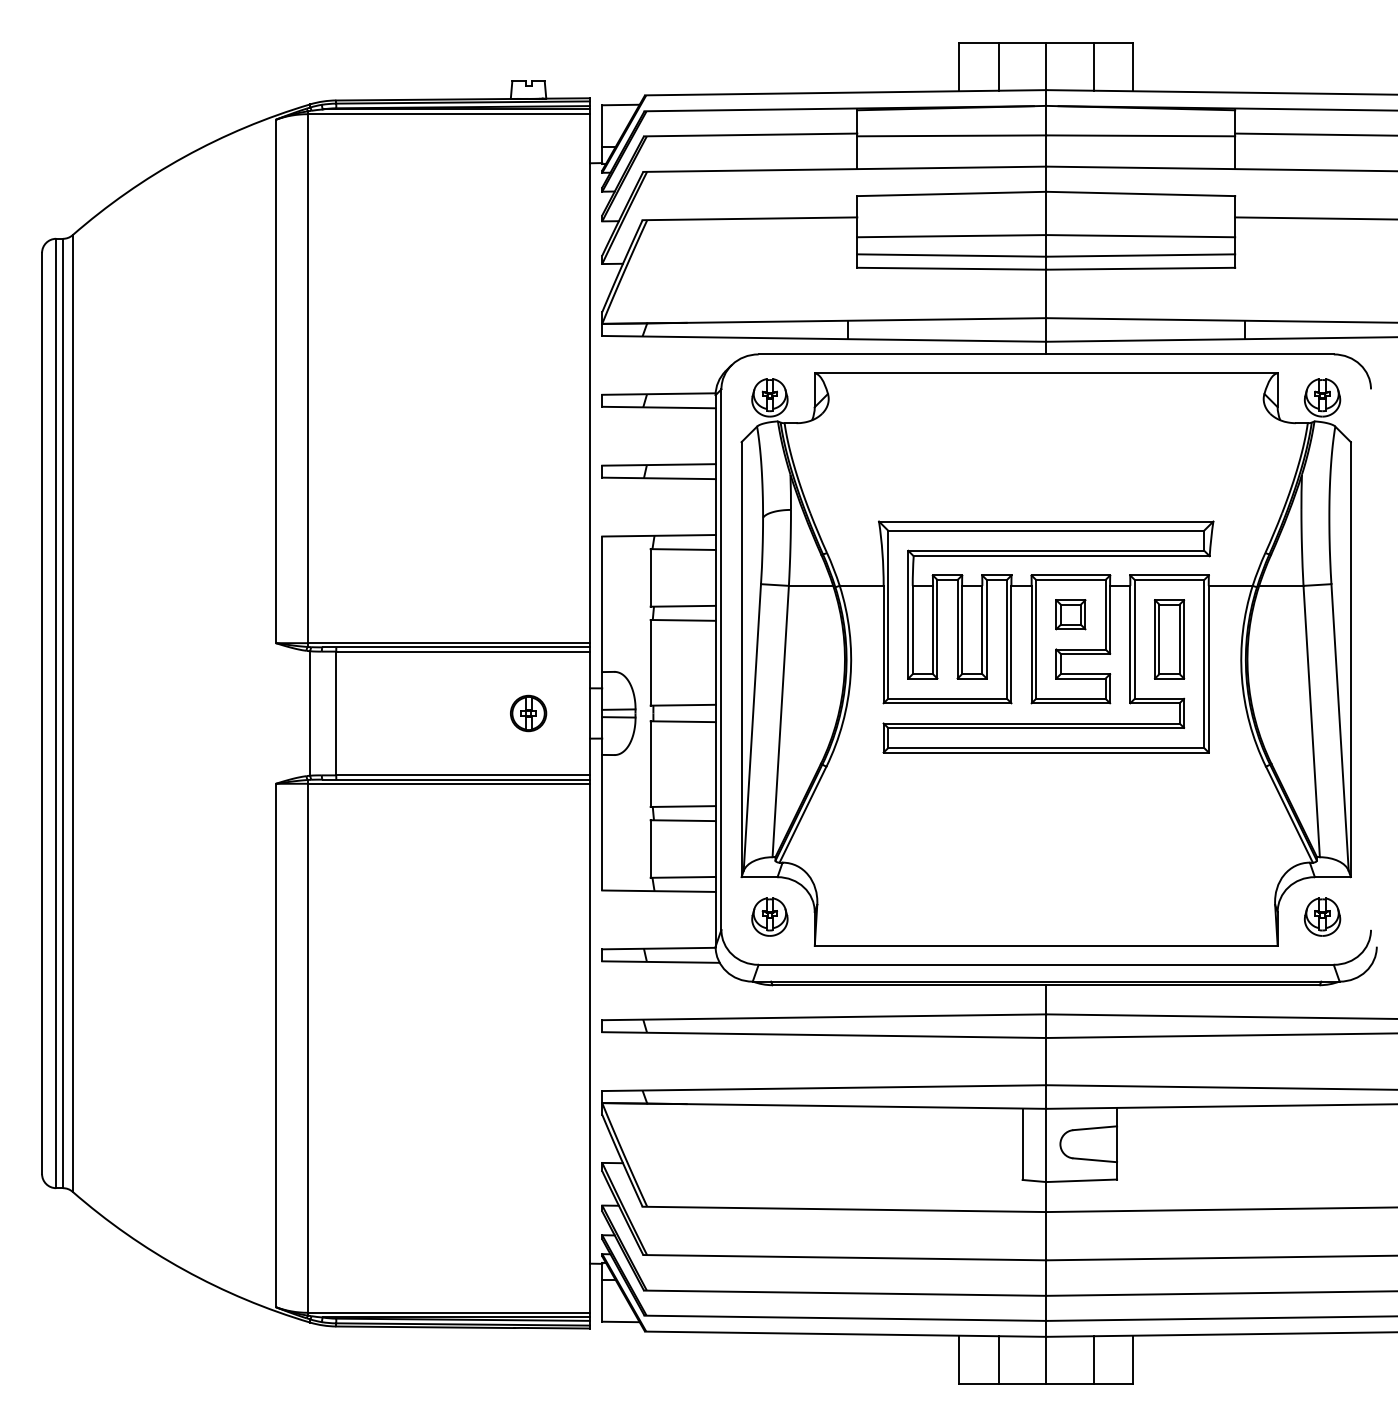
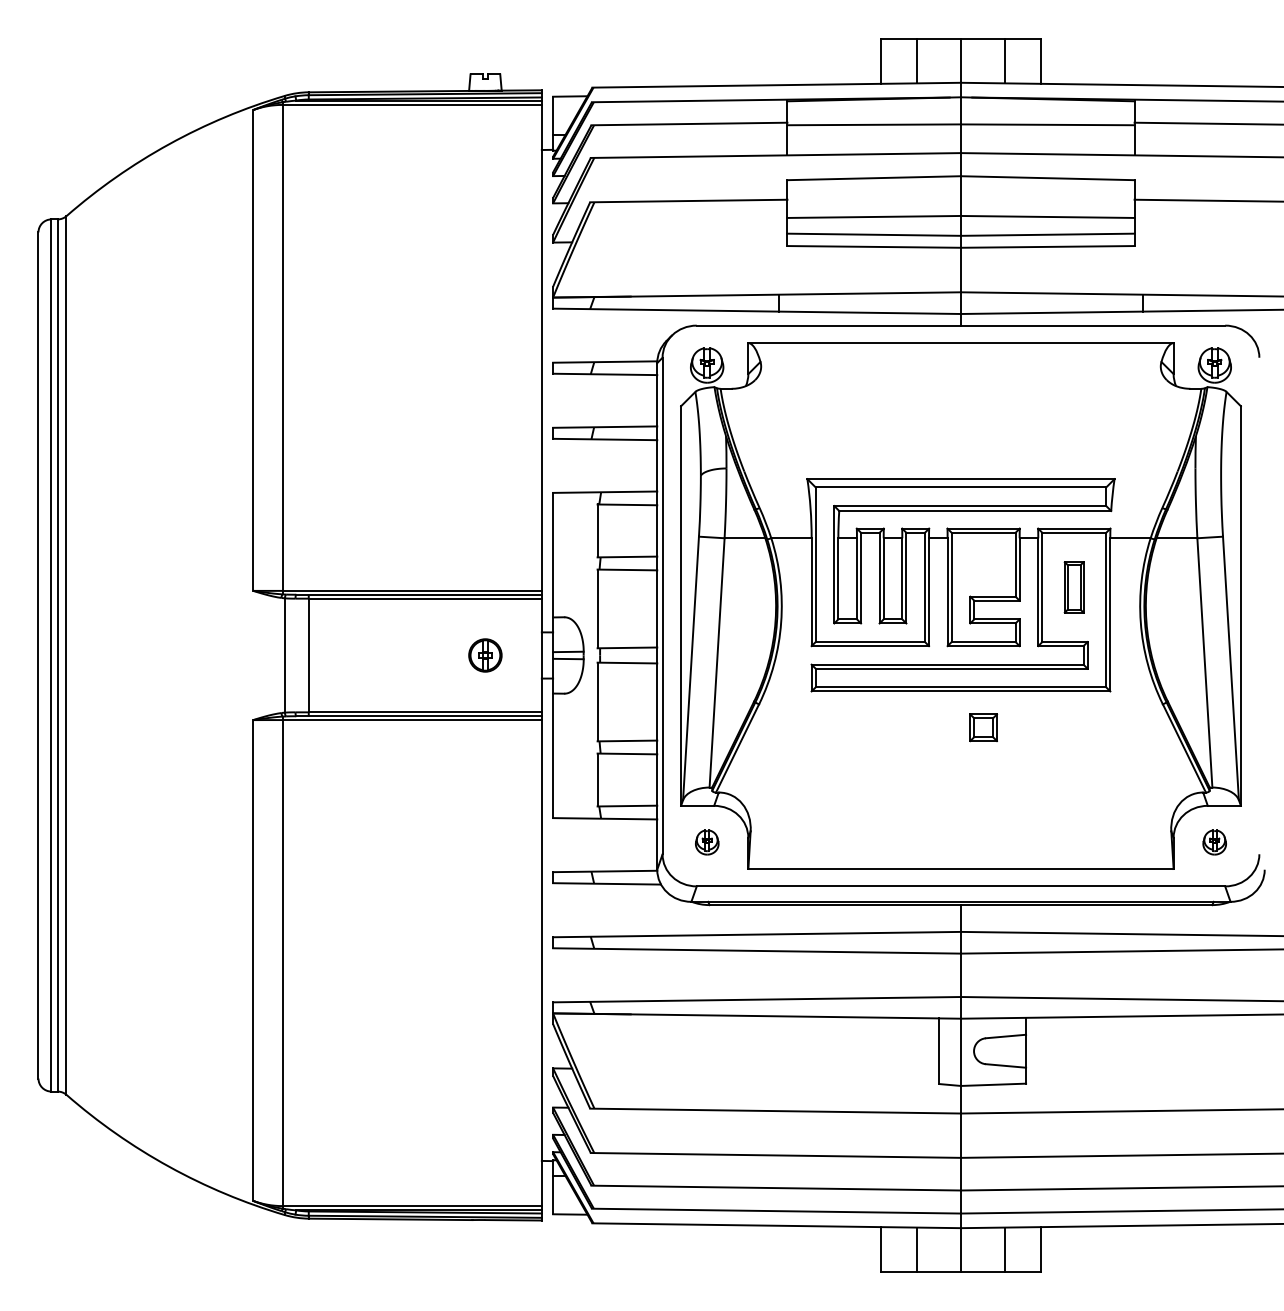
part: (1070, 614) -> (983, 727), moved
part: (1168, 639) -> (1073, 587), size x0.7
part: (770, 917) -> (707, 842), size x0.7
part: (1322, 917) -> (1214, 842), size x0.7

